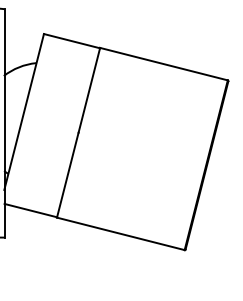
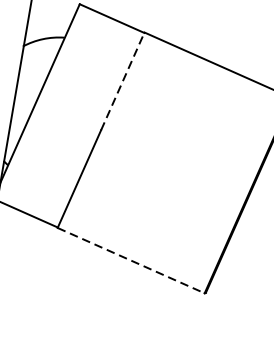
line: (89, 90) -> (122, 81), solid -> dashed
line: (120, 233) -> (130, 260), solid -> dashed

